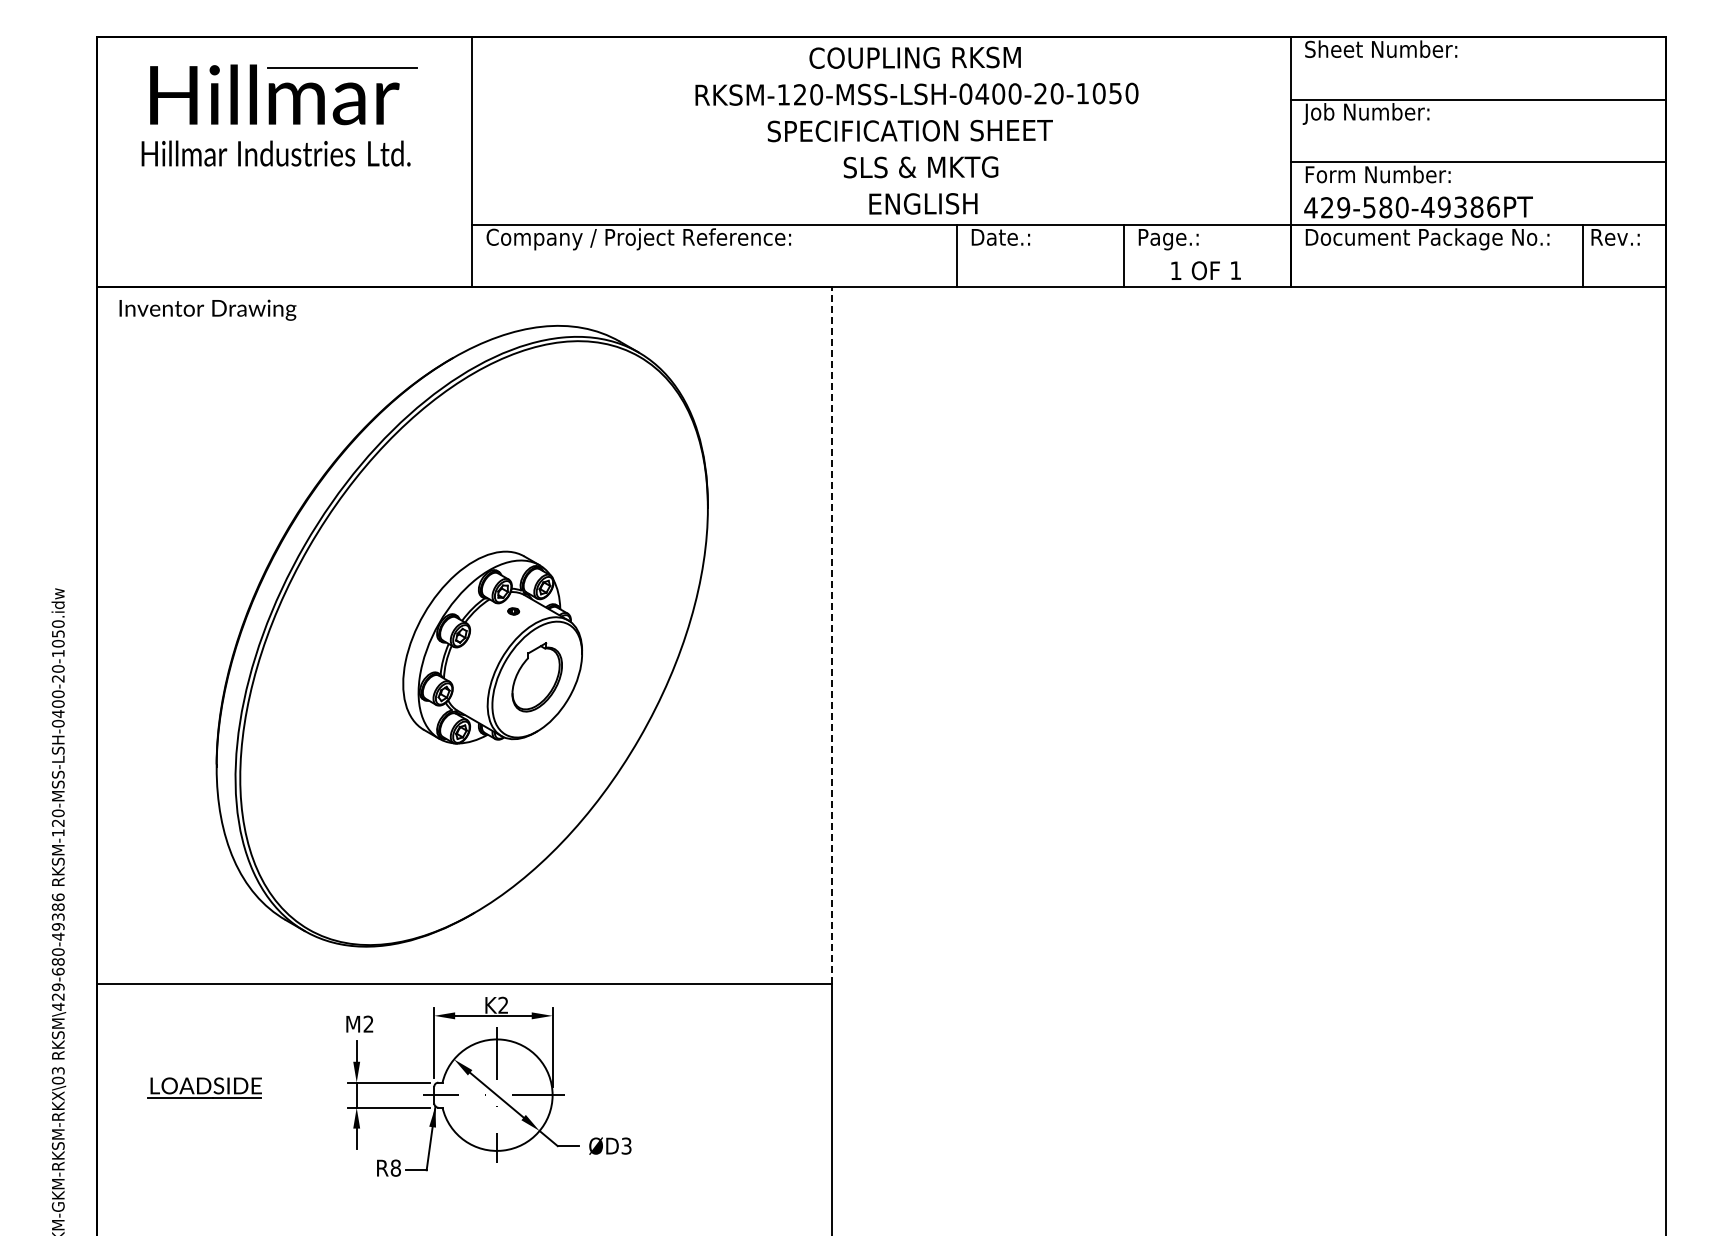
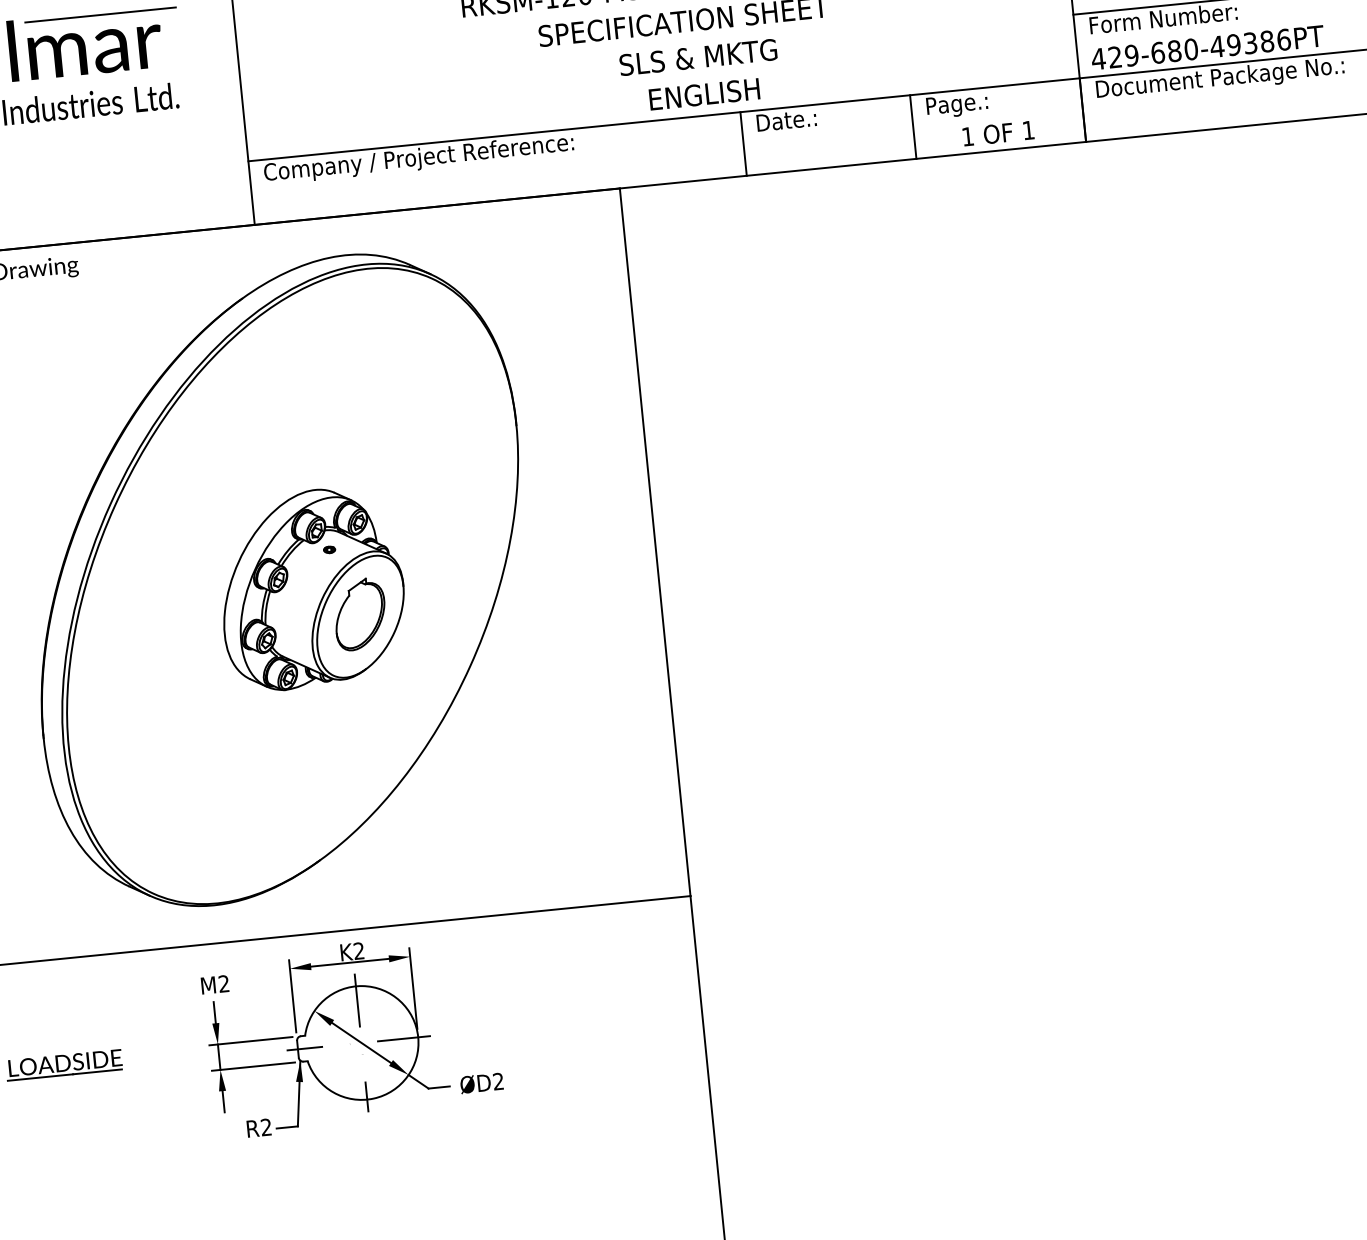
text: (1369, 207) -> (1158, 52), 429-580-49386PT -> 429-680-49386PT
line: (831, 635) -> (654, 542), dashed -> solid
text: (626, 1146) -> (498, 1081), ØD3 -> ØD2
text: (395, 1167) -> (265, 1126), R8 -> R2

